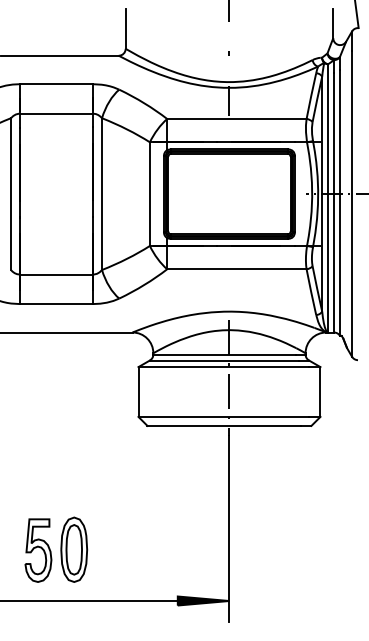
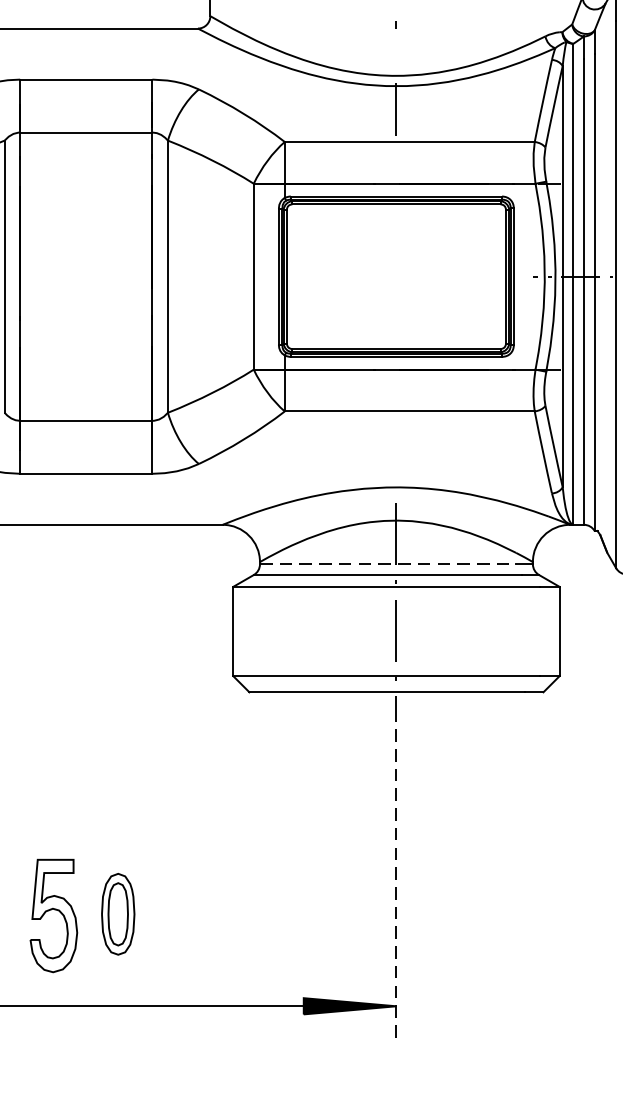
line: (225, 354) -> (389, 564), solid -> dashed
line: (229, 529) -> (396, 878), solid -> dashed
part: (74, 549) -> (118, 913), size x0.7

